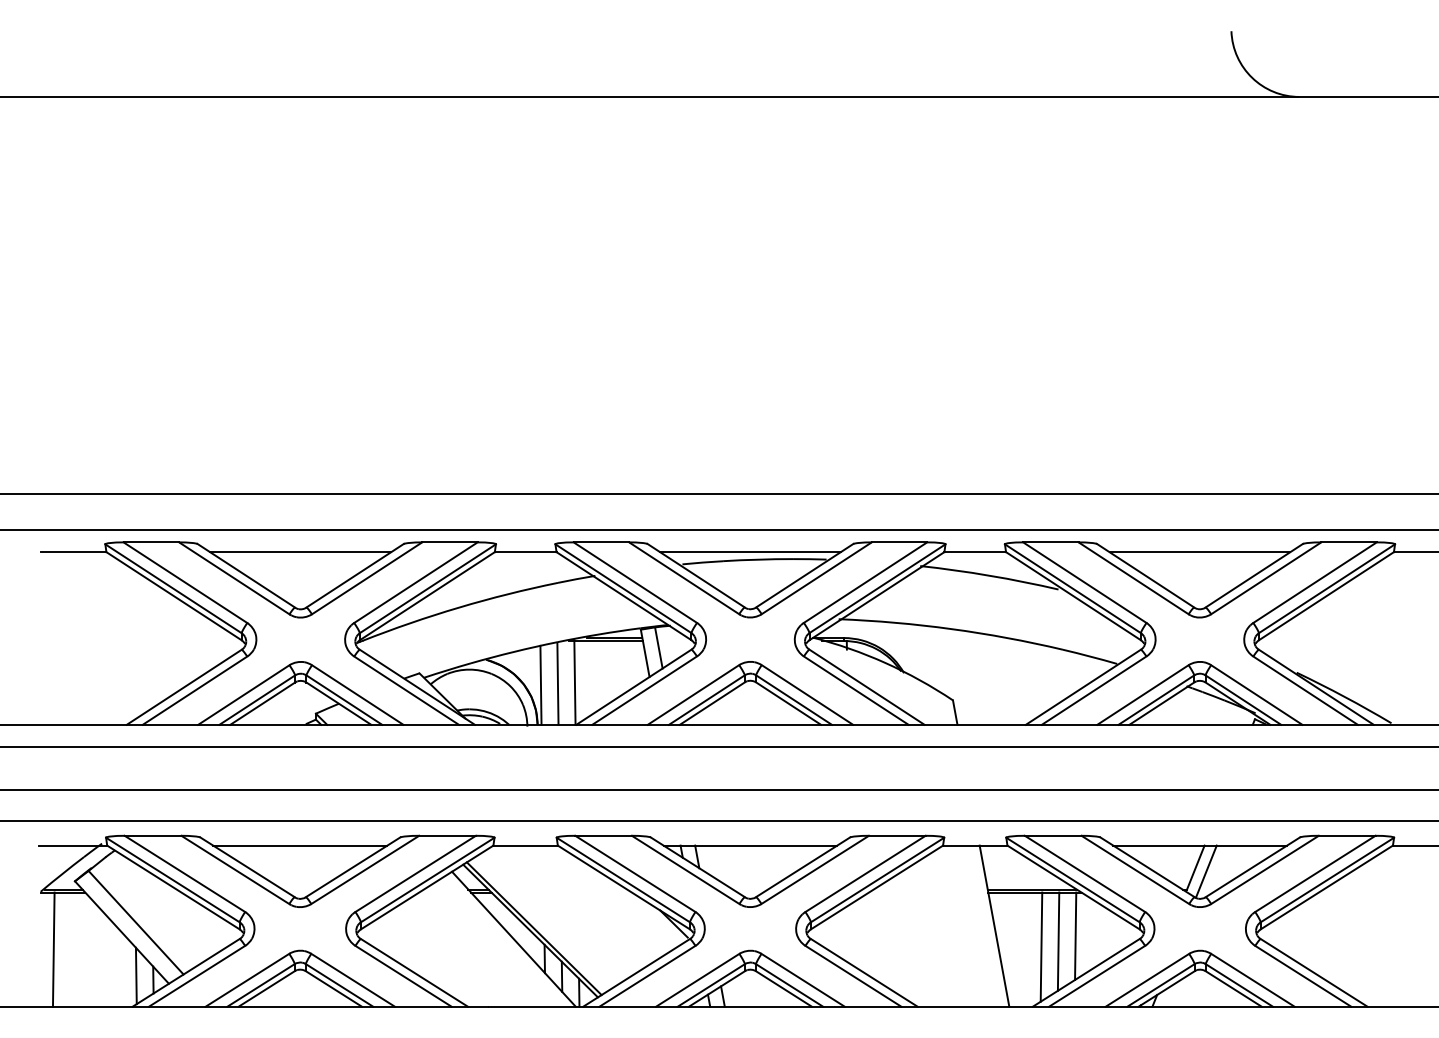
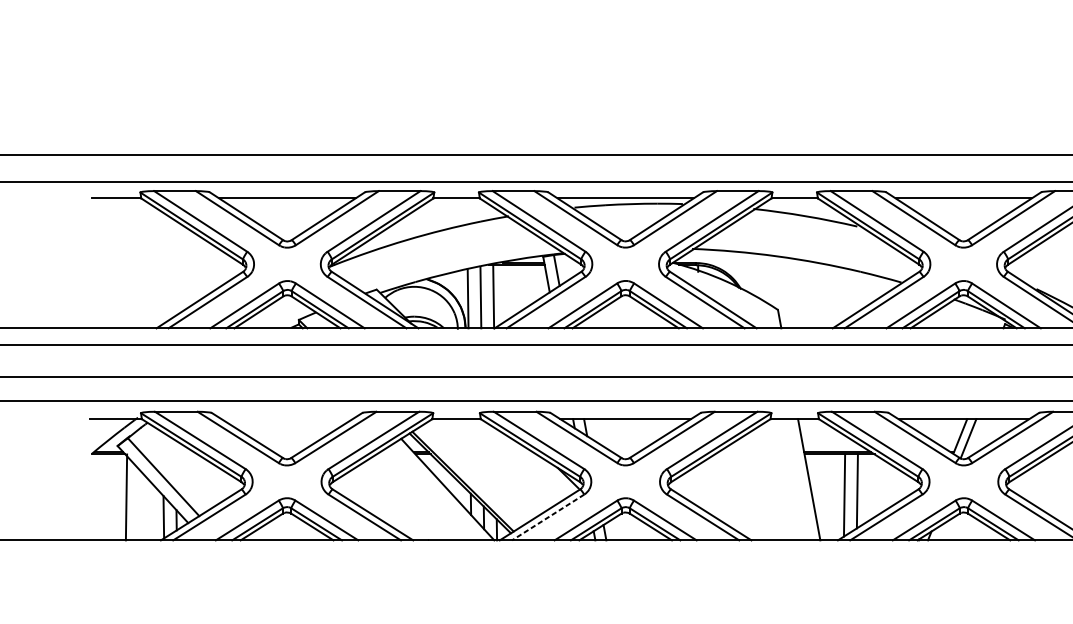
line: (300, 845) -> (287, 419), removed
line: (1075, 935) -> (870, 486), removed
line: (53, 949) -> (126, 497), moved
line: (647, 976) -> (548, 517), solid -> dashed

